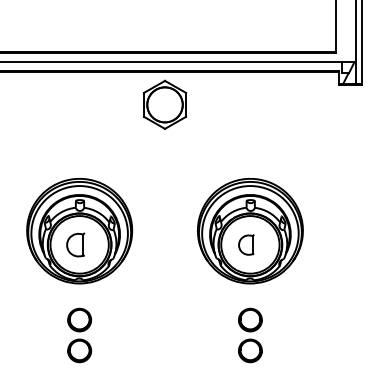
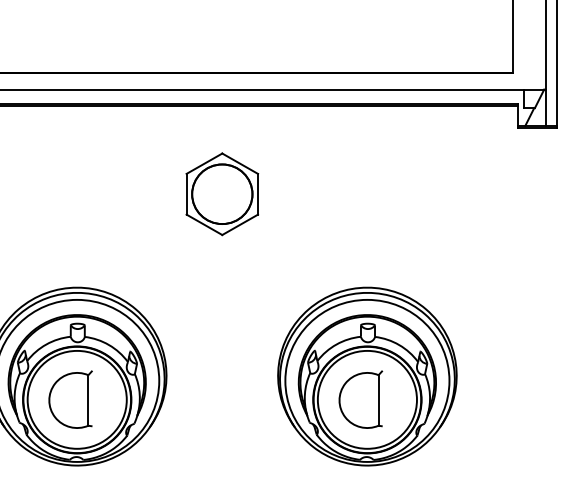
part: (165, 104) -> (223, 193), moved
part: (75, 244) -> (70, 399), size x1.43
part: (246, 244) -> (360, 399), size x1.67

